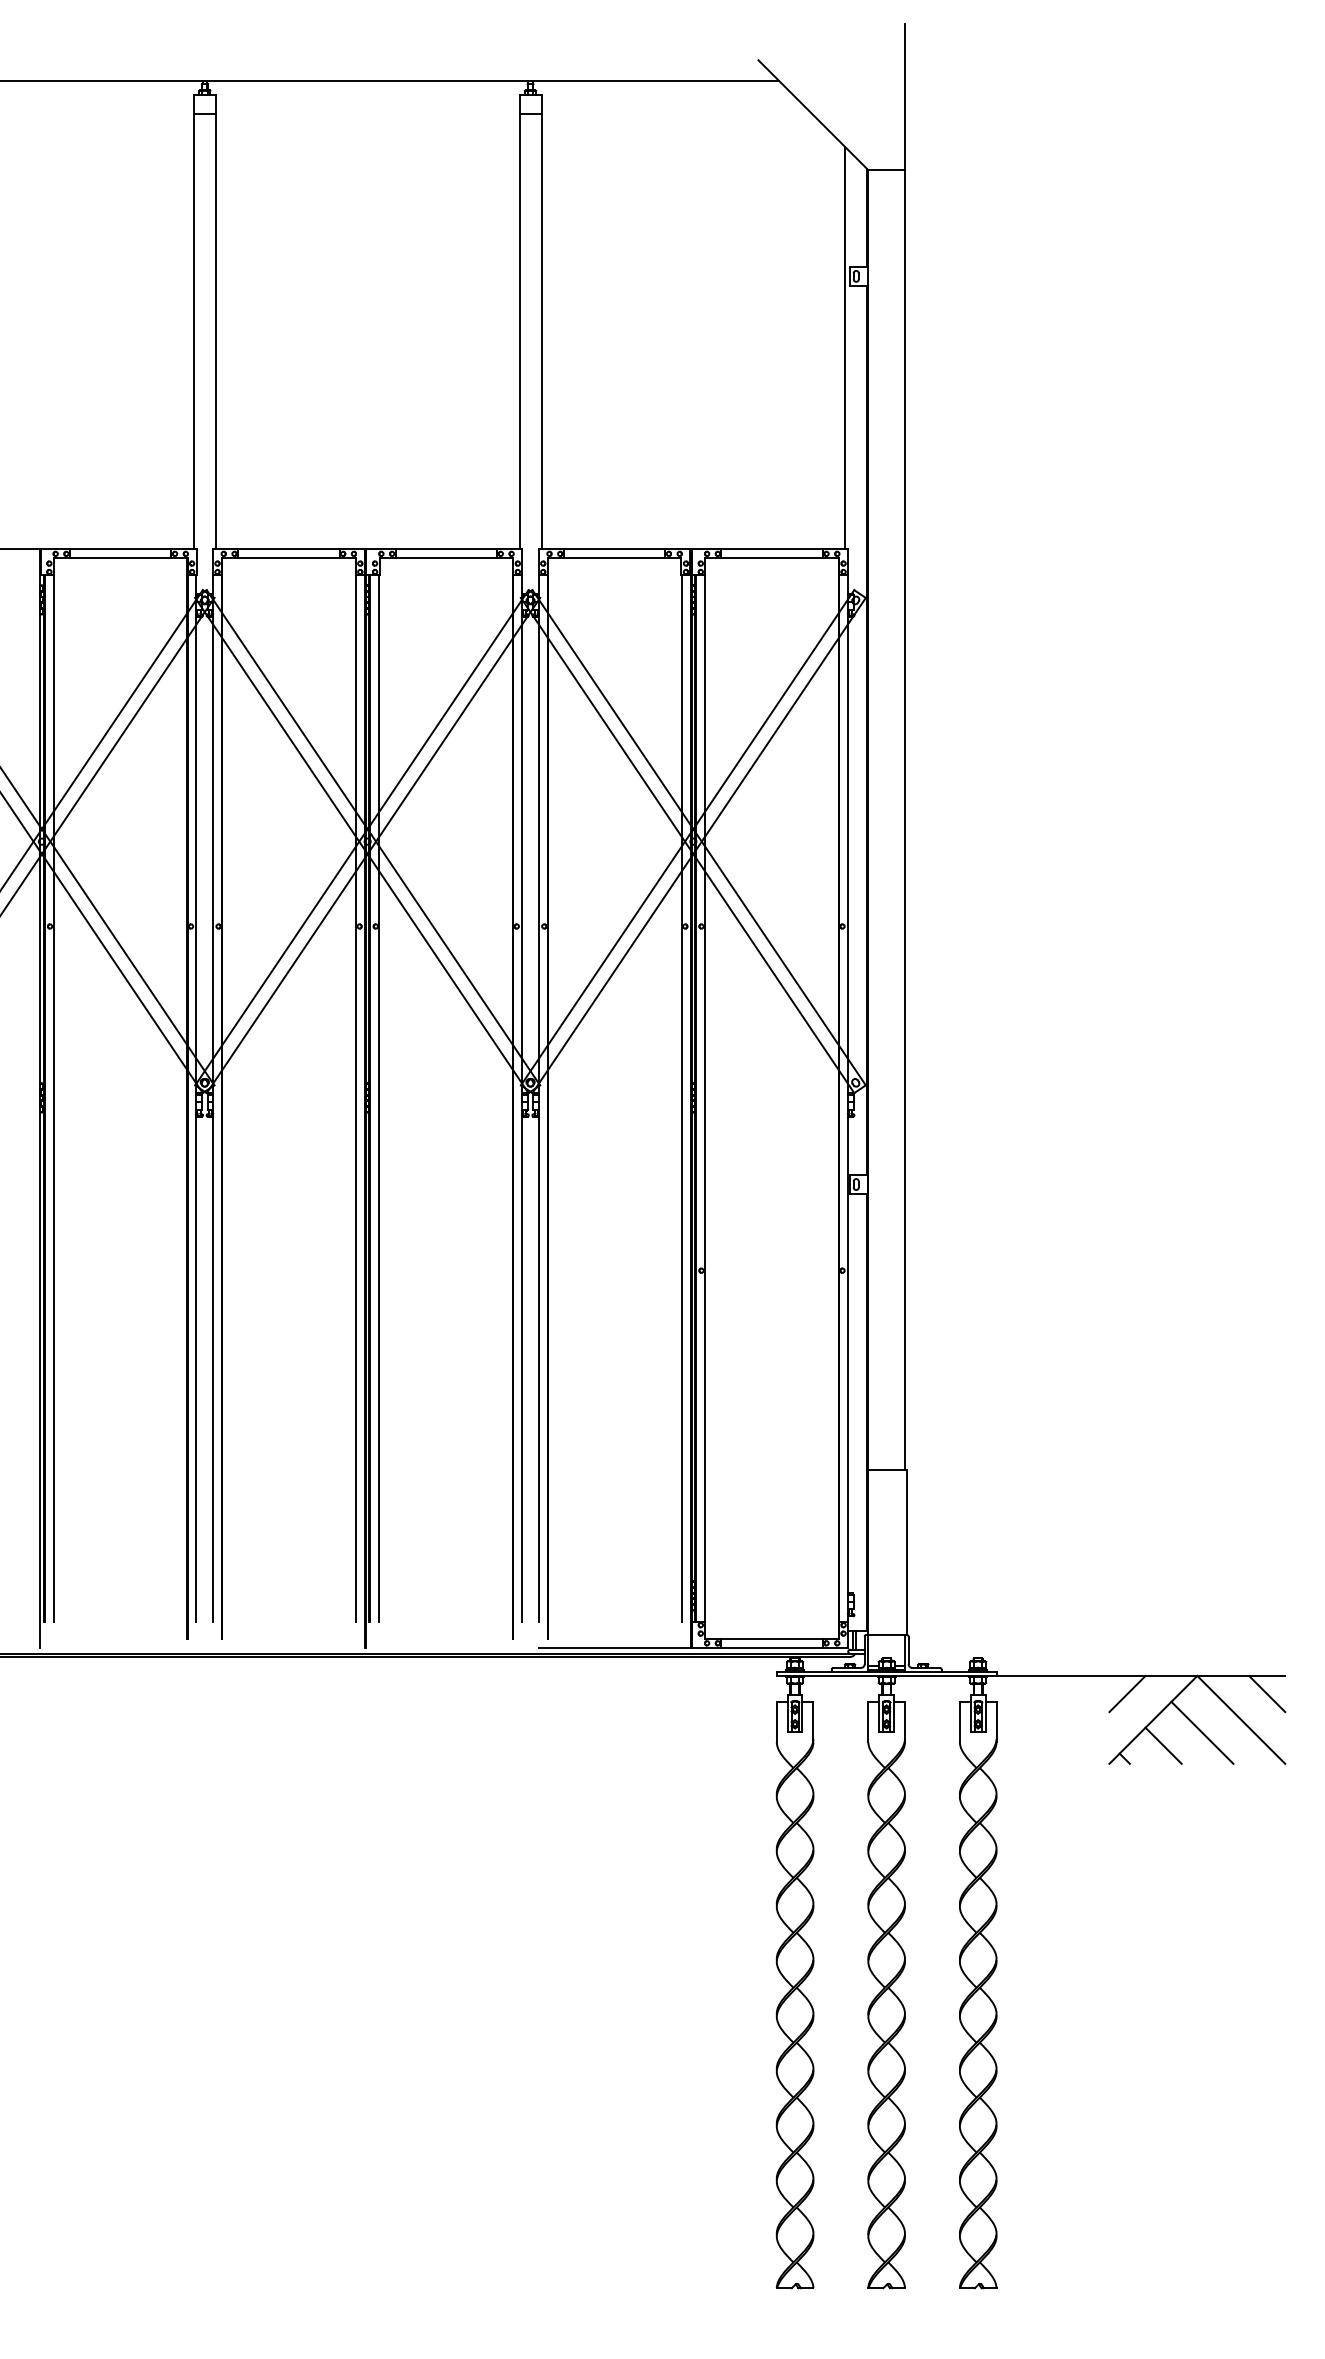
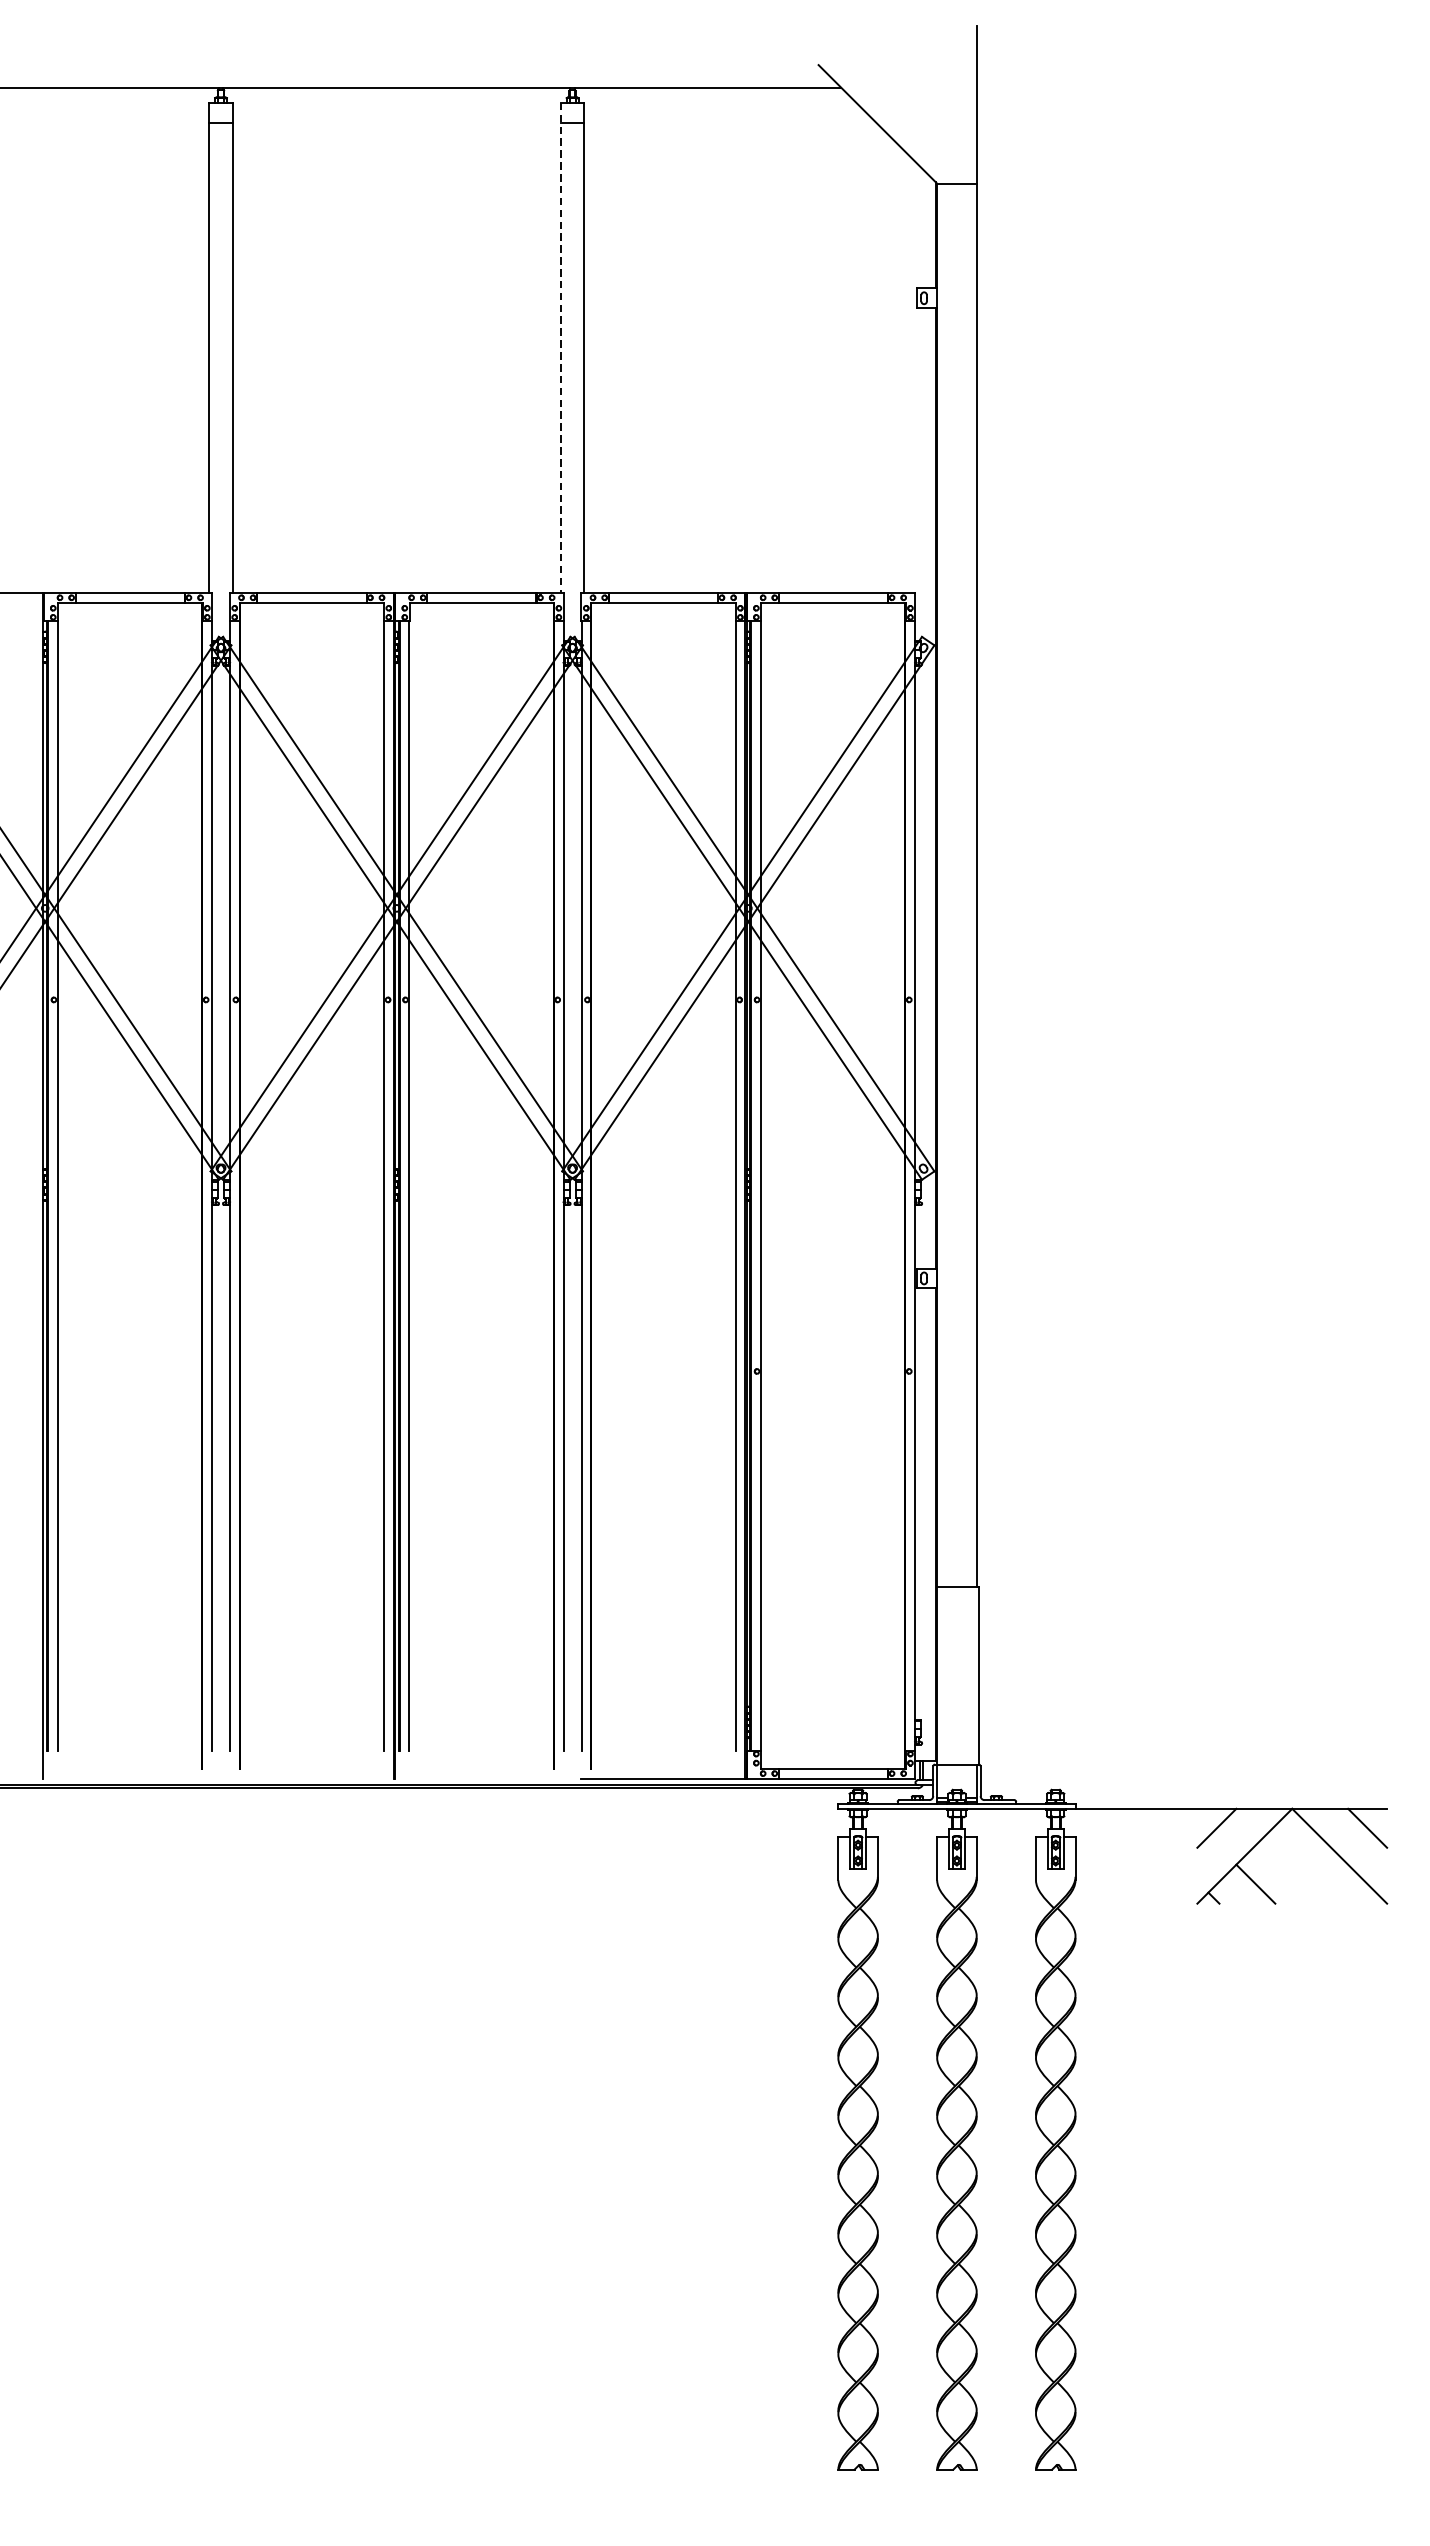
line: (519, 322) -> (560, 348), solid -> dashed
line: (845, 348) -> (912, 376), removed
line: (1202, 1732) -> (1297, 1869), removed

